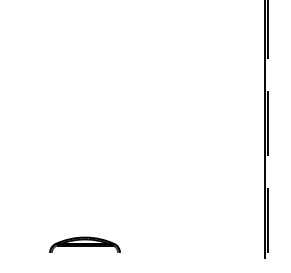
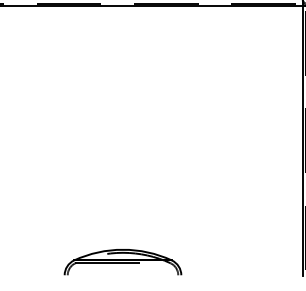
part: (84, 245) -> (122, 262), size x1.67

